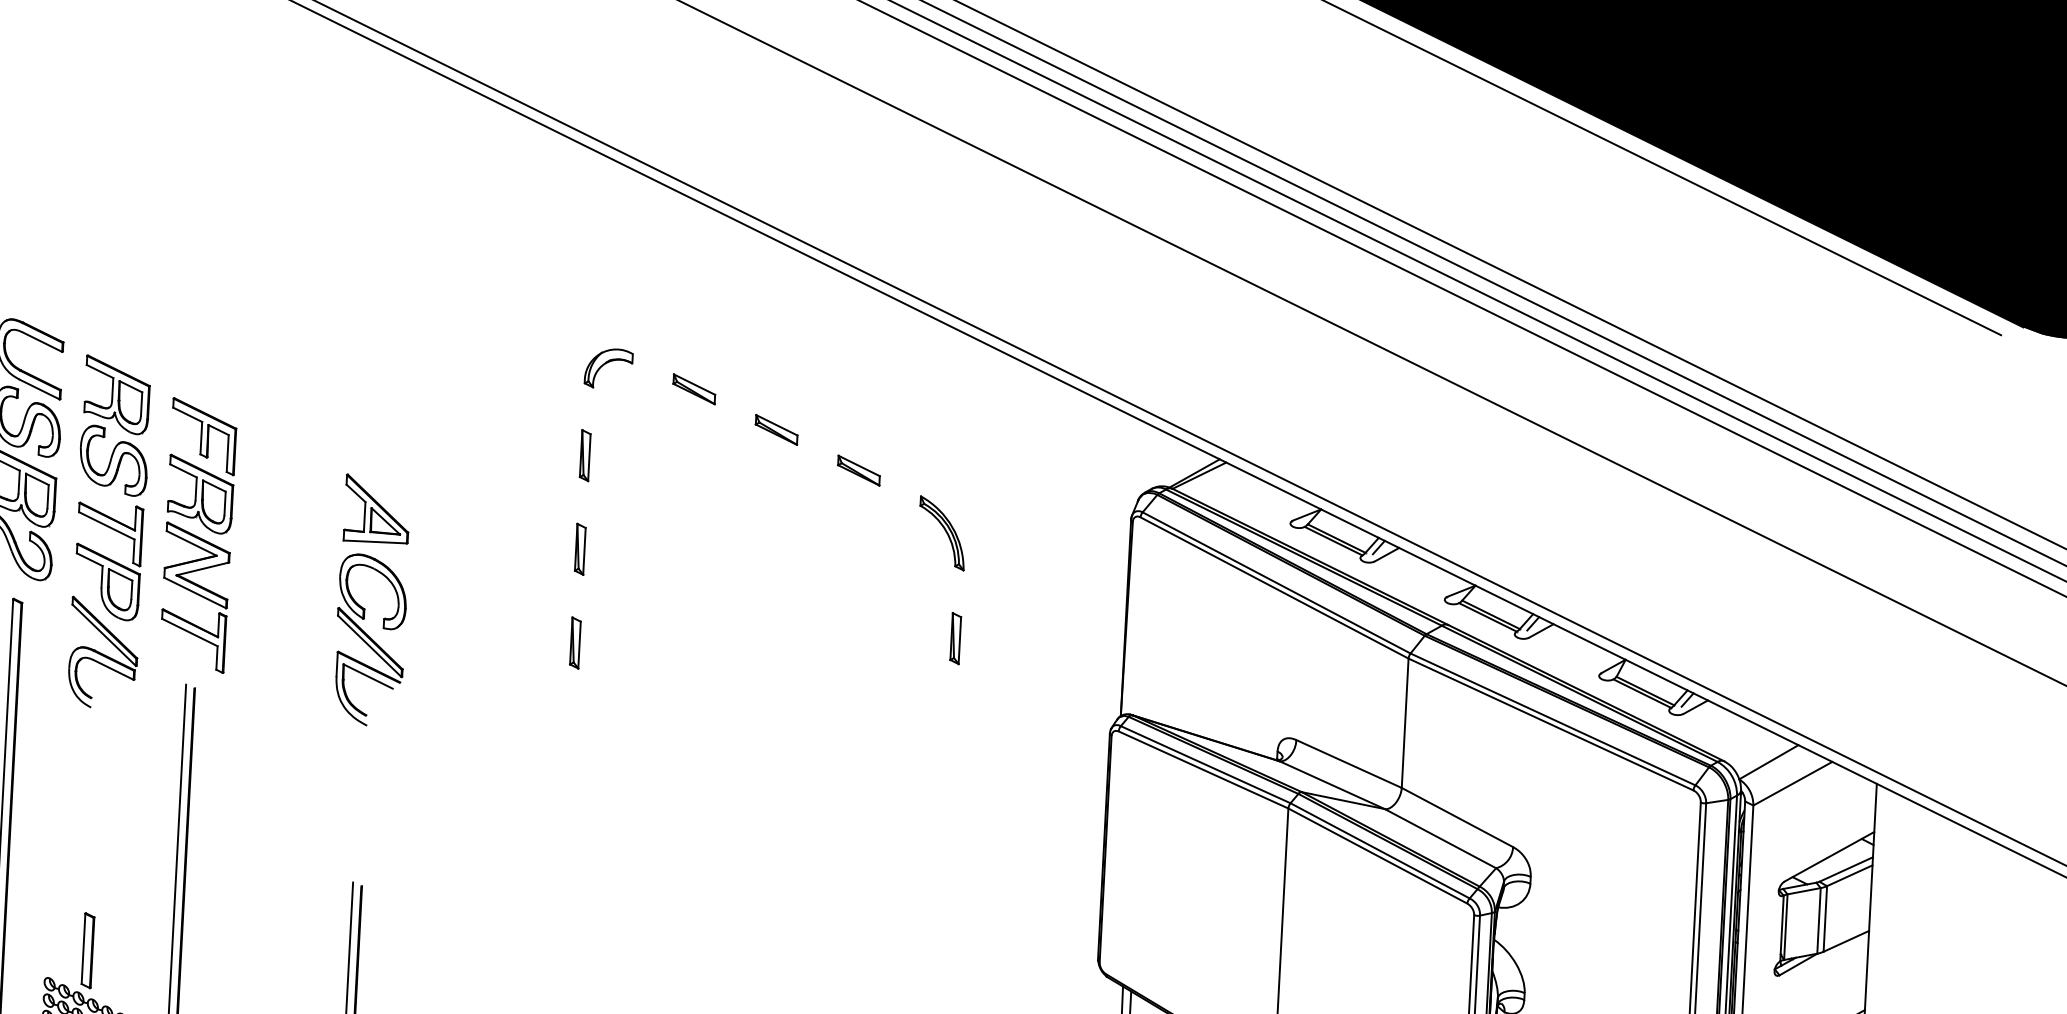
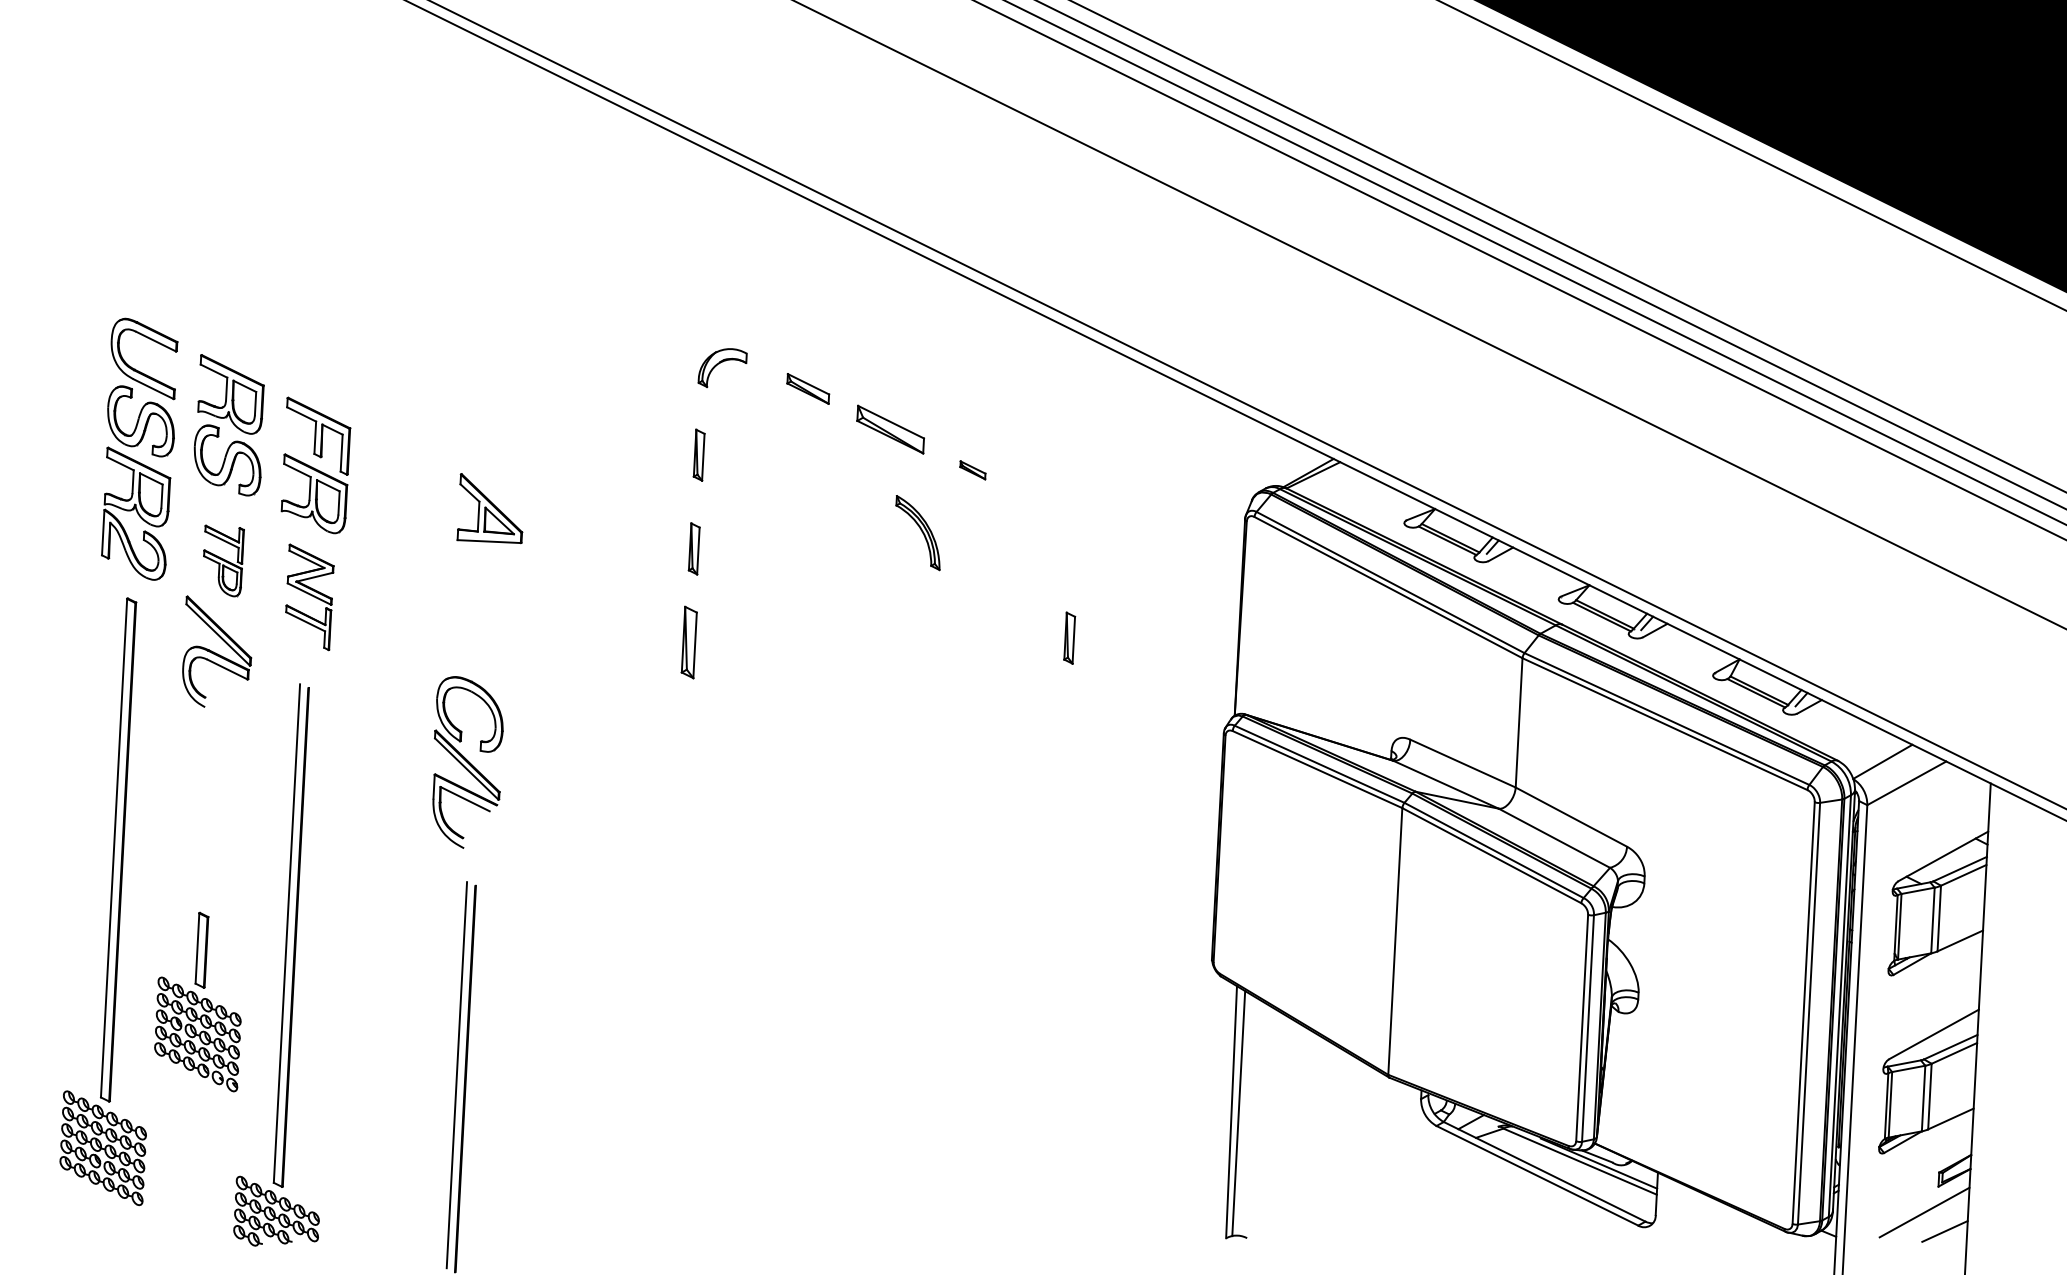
part: (776, 429) -> (890, 429), size x1.6
part: (858, 470) -> (972, 470), size x0.6
part: (941, 533) -> (917, 533), moved
part: (109, 560) -> (223, 560), size x0.6
part: (195, 597) -> (309, 597), size x0.7
part: (370, 639) -> (467, 762), moved
part: (575, 642) -> (689, 642), size x1.4

